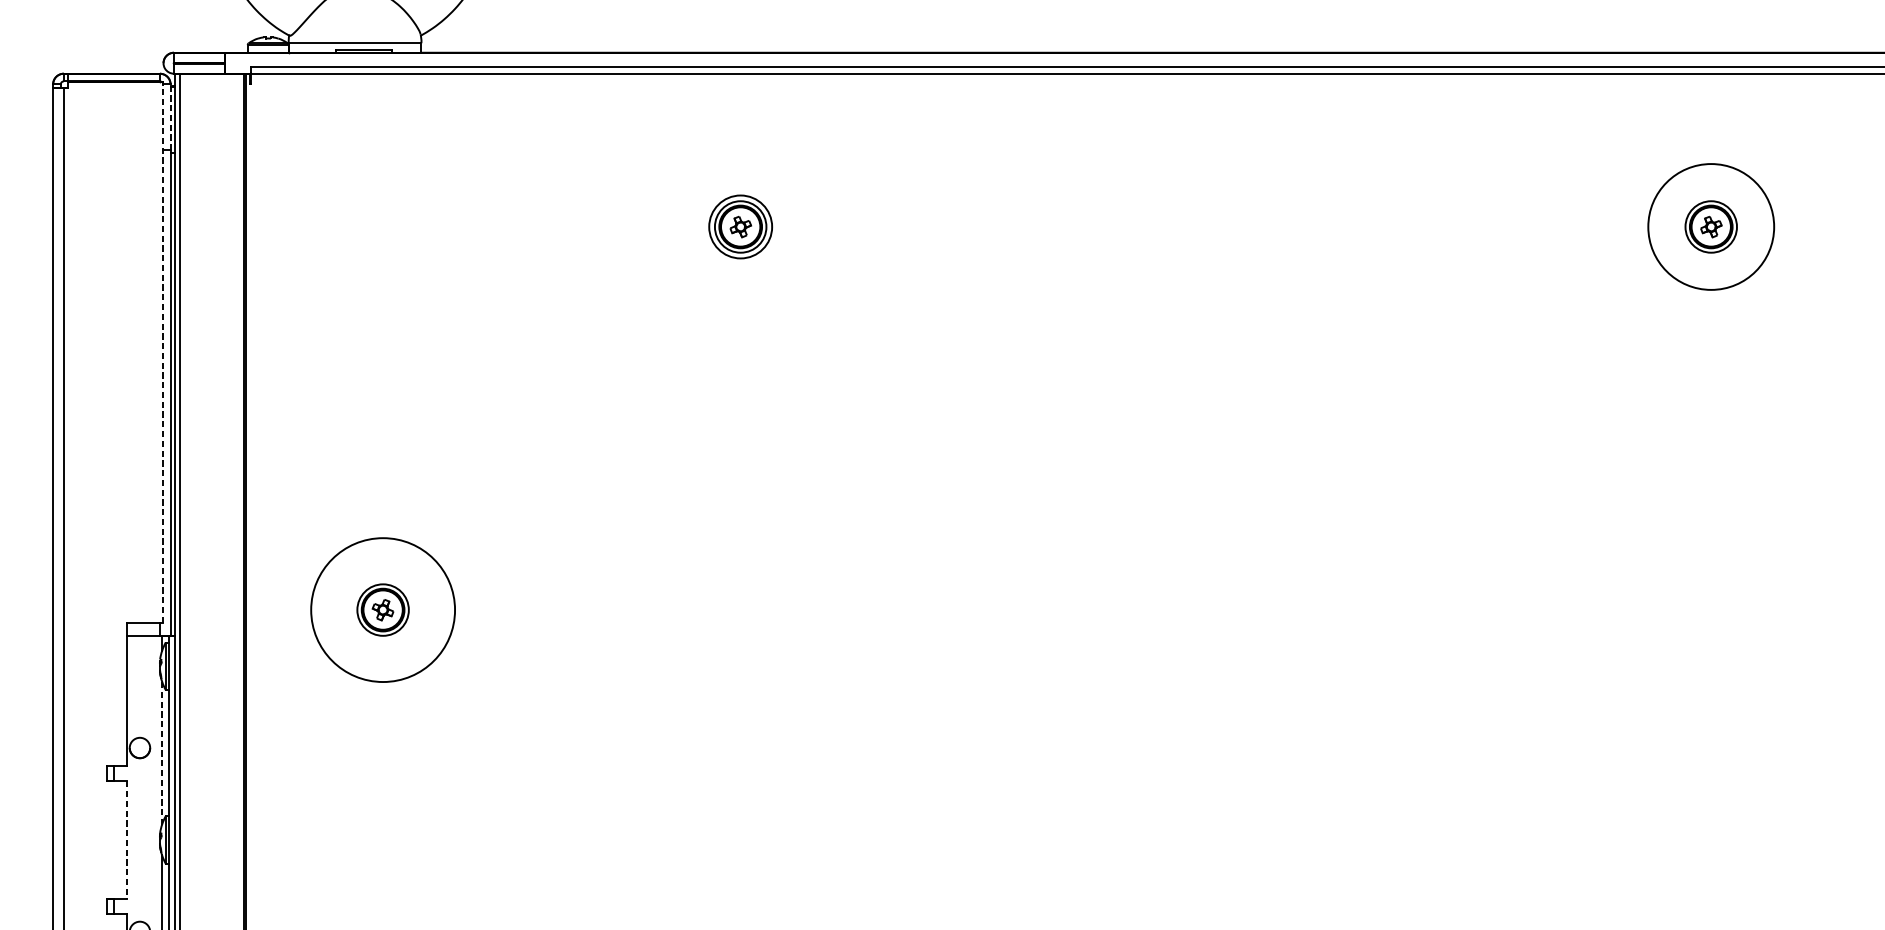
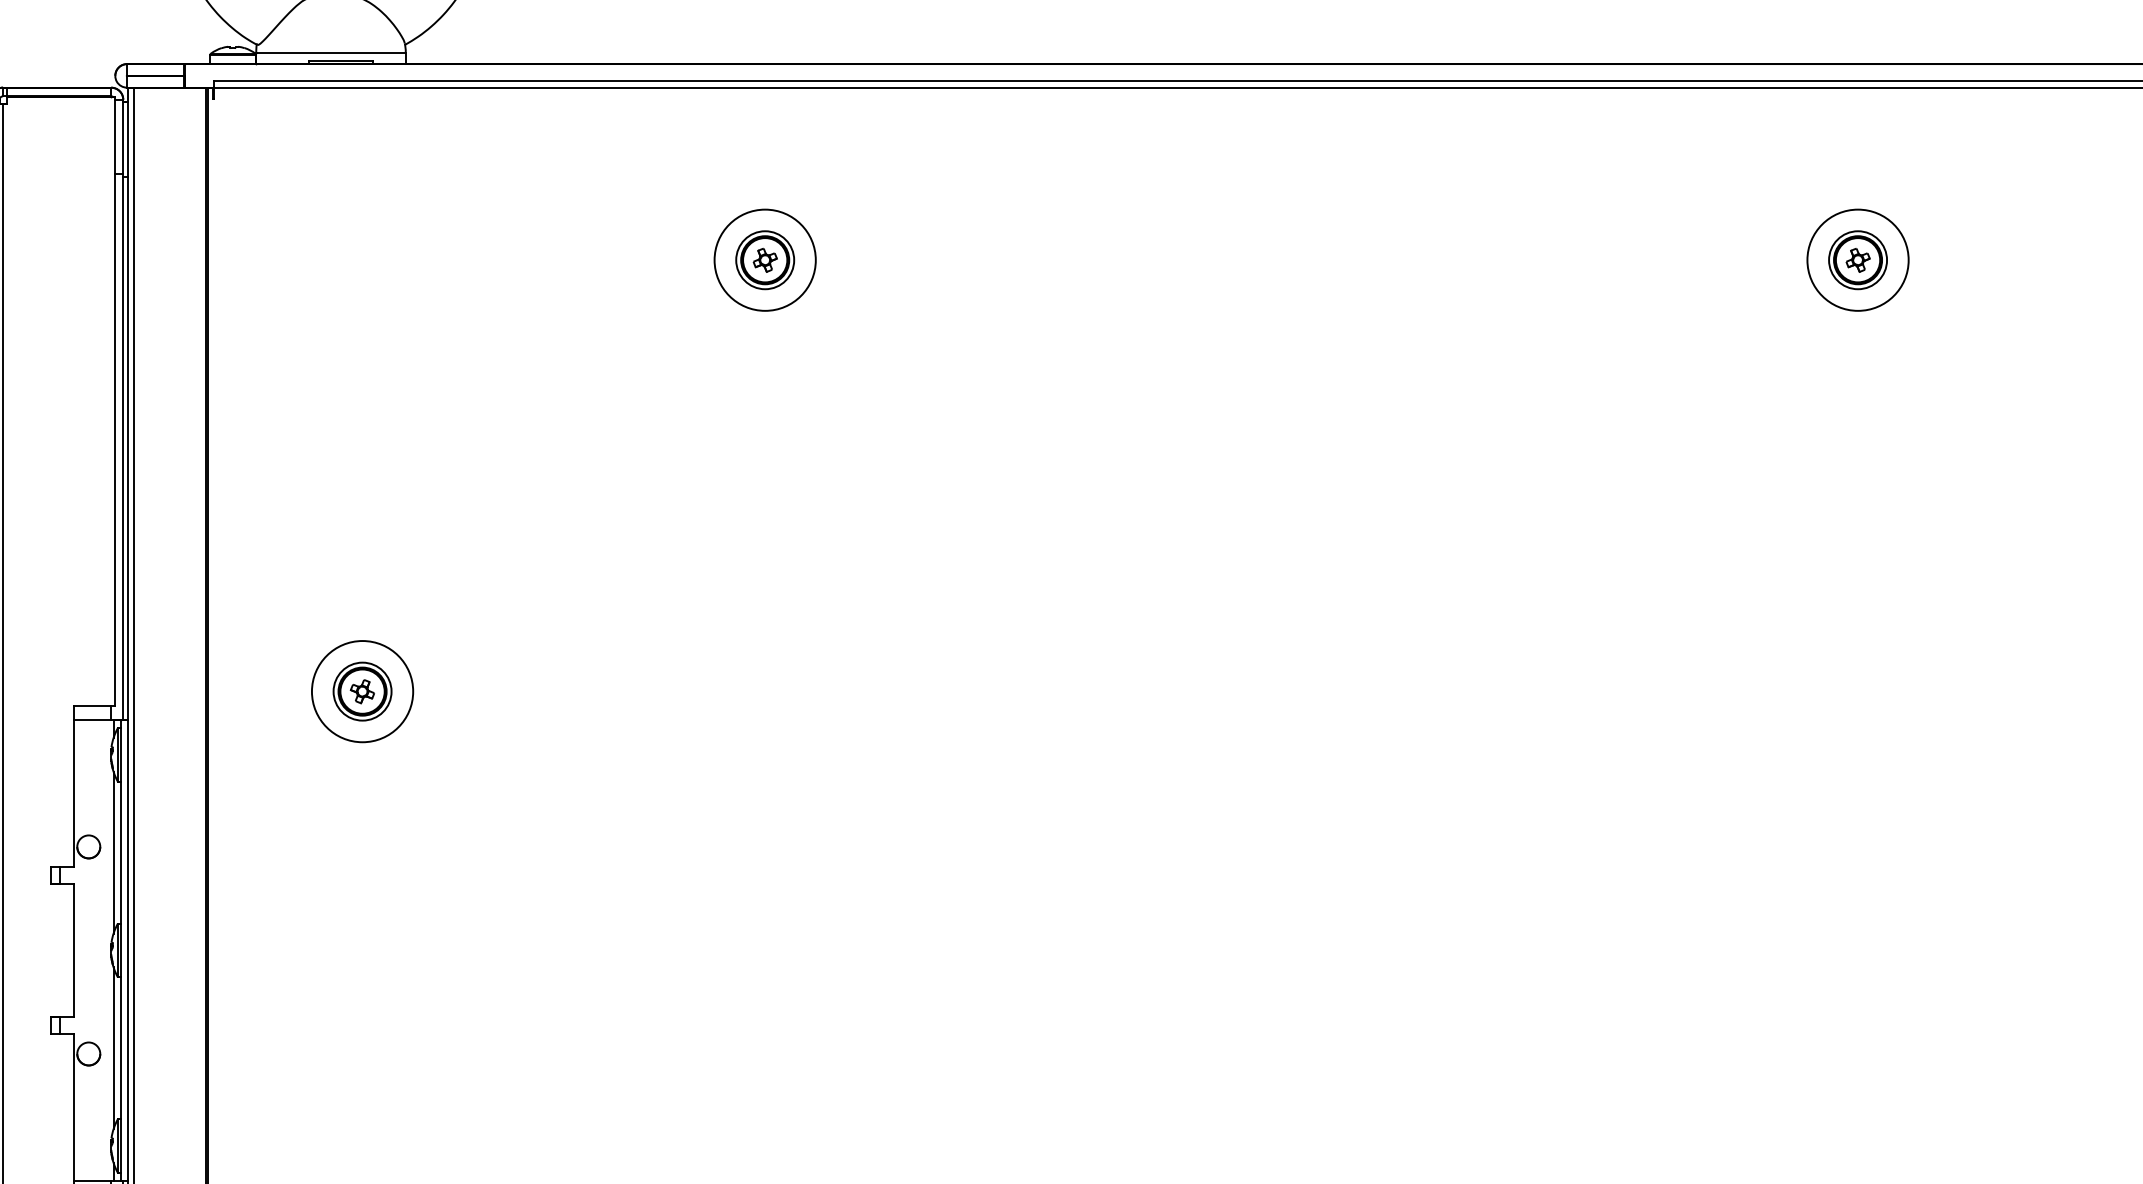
line: (170, 117) -> (123, 136), dashed -> solid
circle: (740, 226) -> (764, 259), size x1.43
circle: (1710, 226) -> (1857, 259), size x0.71
line: (162, 352) -> (114, 401), dashed -> solid
circle: (383, 609) -> (362, 691), size x0.62
line: (161, 752) -> (113, 852), dashed -> solid
line: (127, 839) -> (74, 950), dashed -> solid

